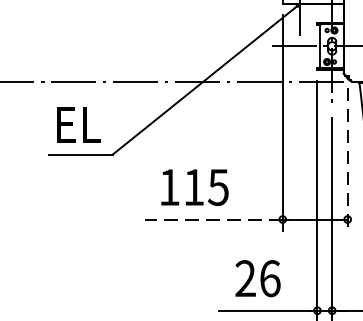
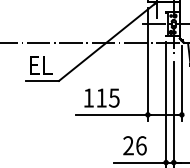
line: (346, 159) -> (181, 83), dashed -> solid
line: (213, 218) -> (111, 114), dashed -> solid

